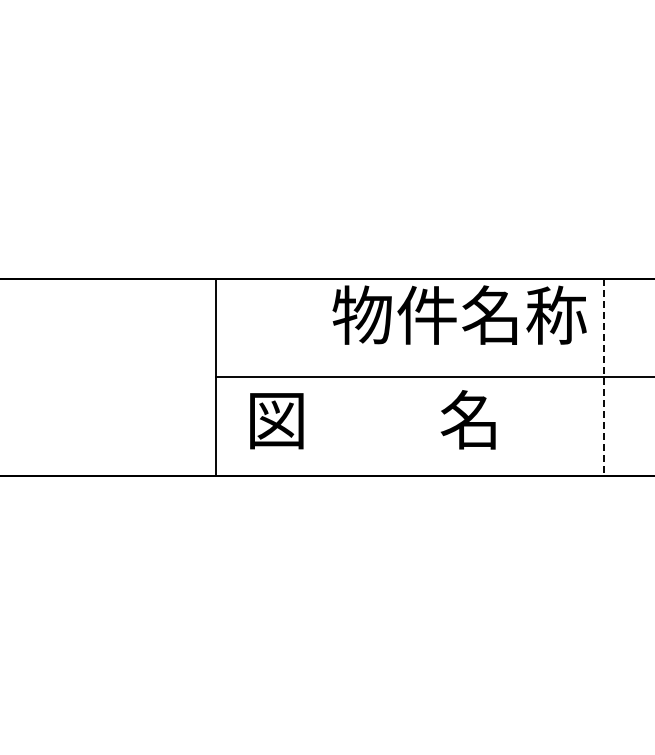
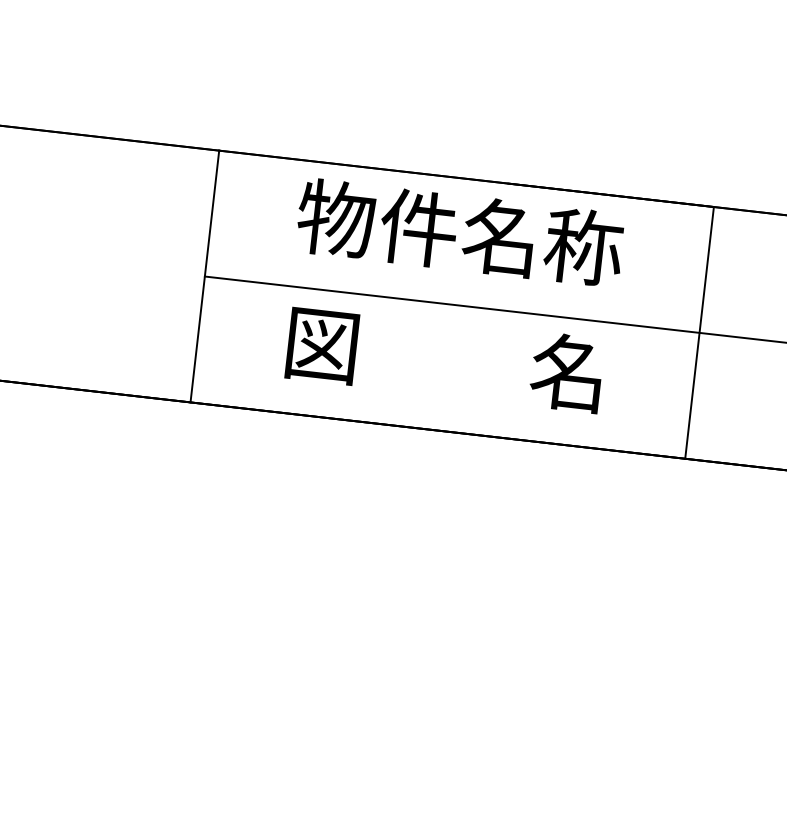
text: (459, 314) -> (460, 231), moved
line: (603, 377) -> (699, 332), dashed -> solid
text: (372, 419) -> (444, 358), moved

